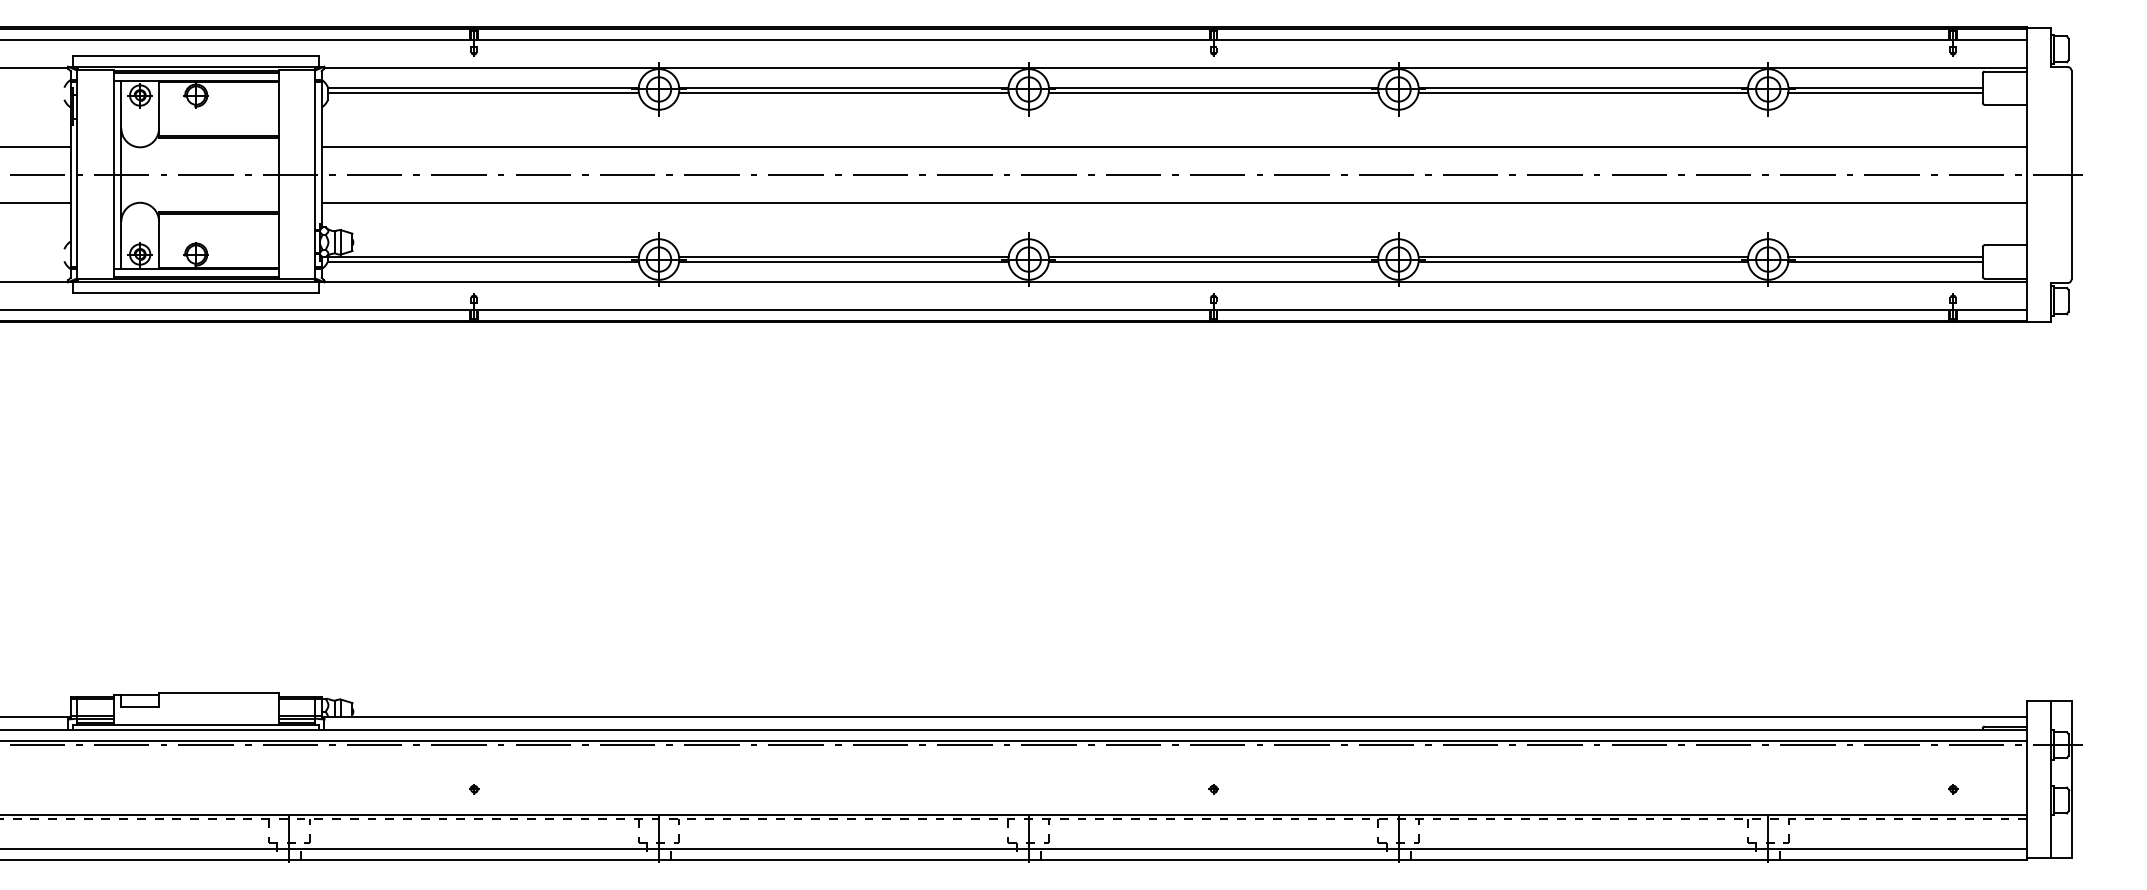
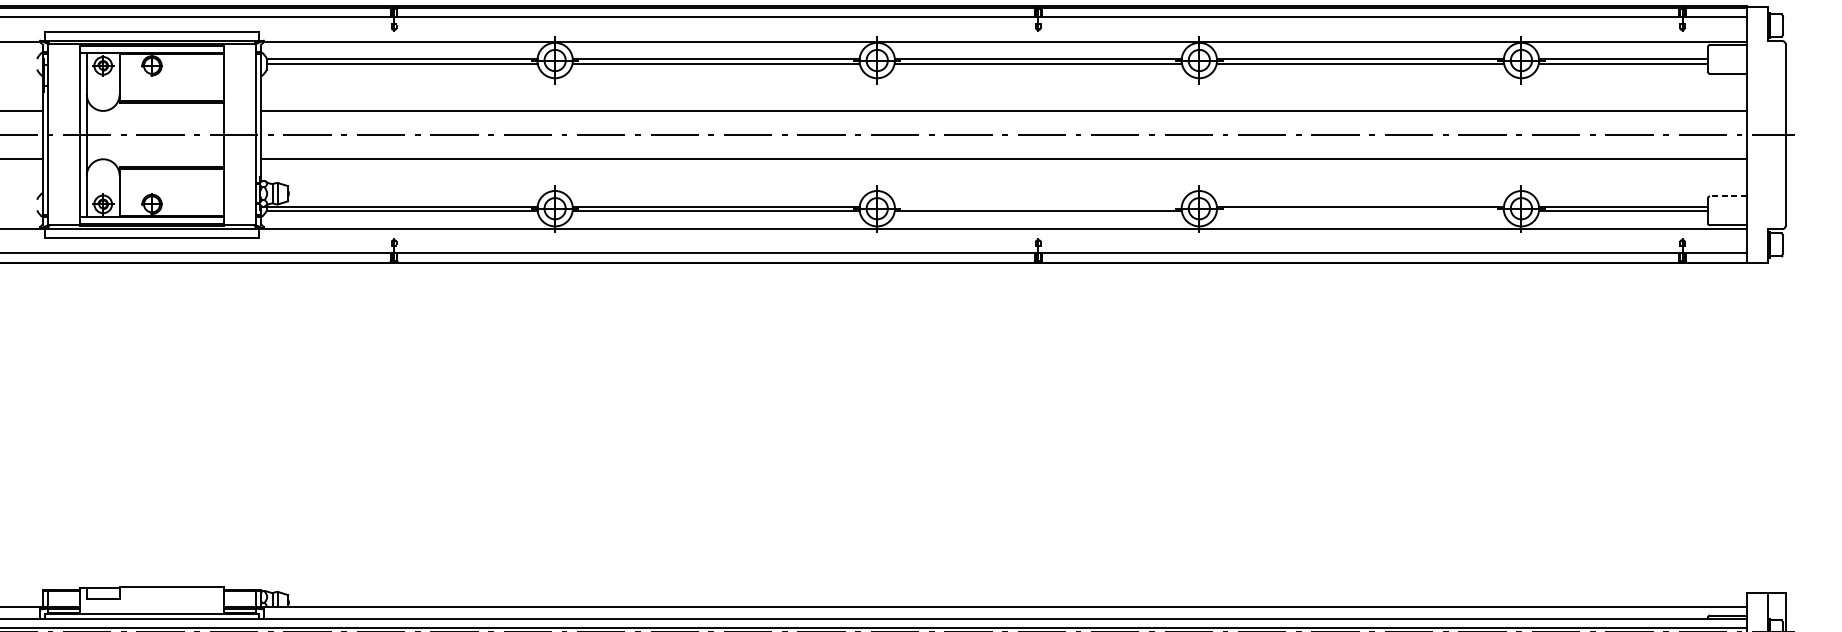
line: (2005, 245) -> (1728, 196), solid -> dashed
line: (1213, 257) -> (1038, 206), removed
line: (1583, 262) -> (1360, 211), removed

